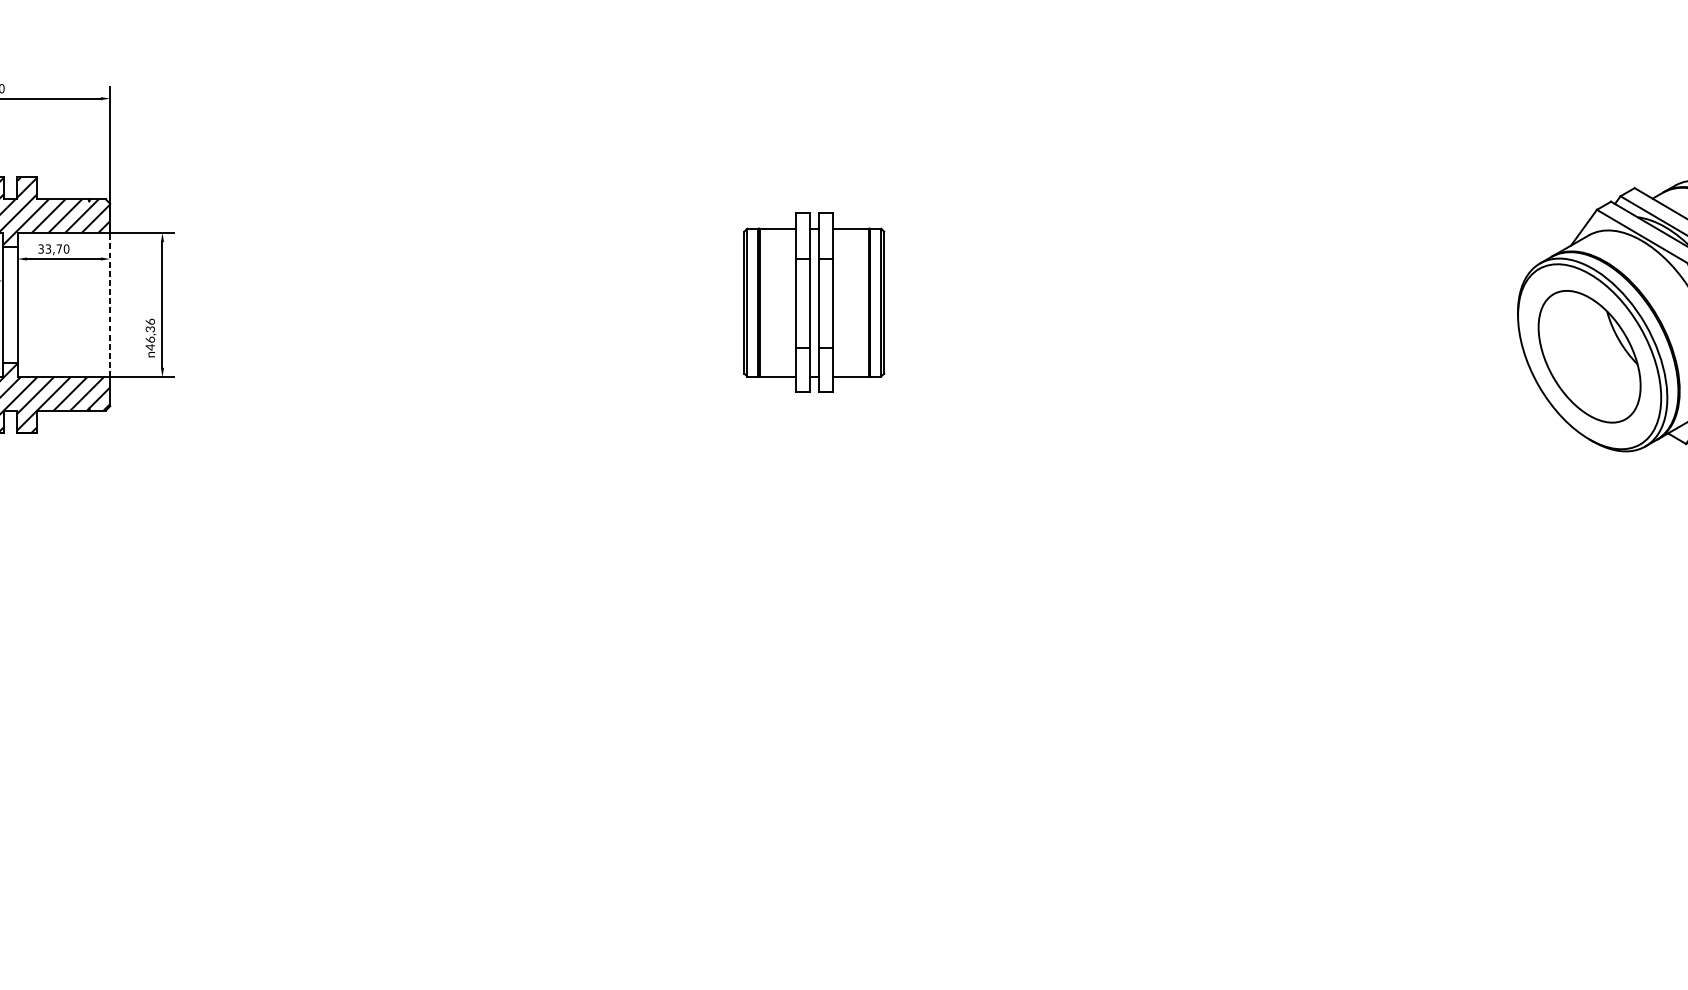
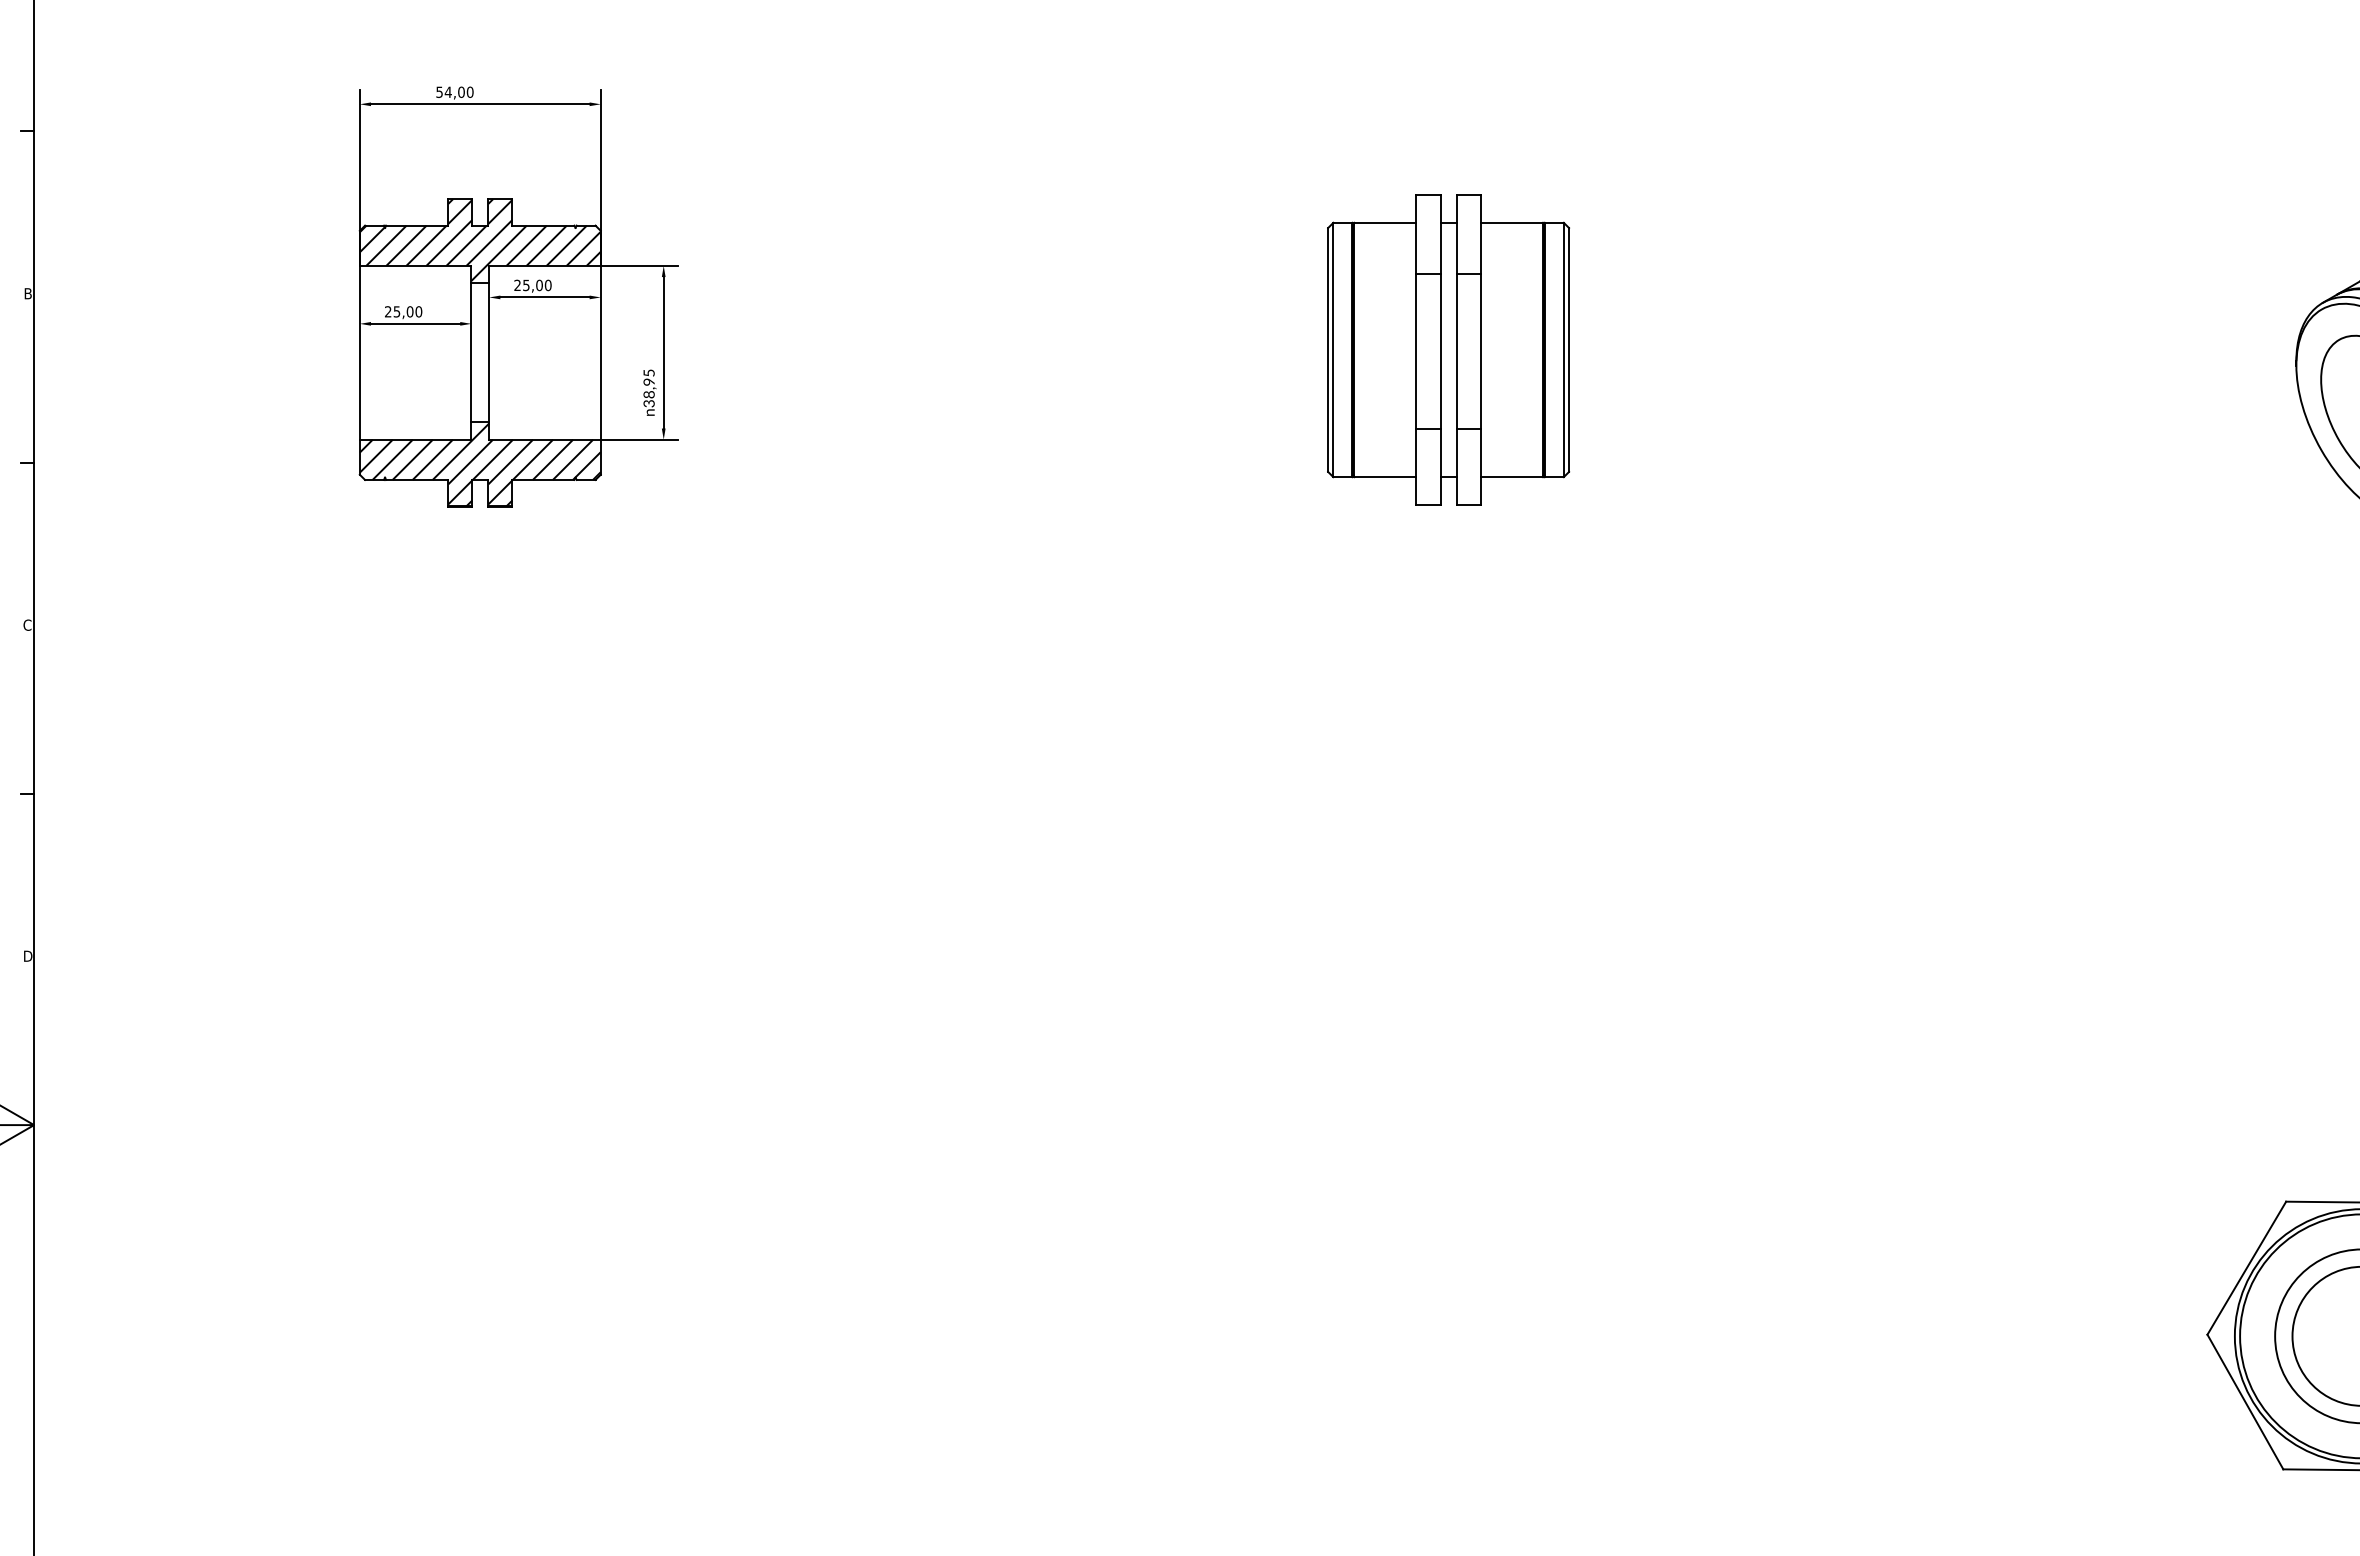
text: (50, 249) -> (528, 285), 33,70 -> 25,00
part: (814, 302) -> (1448, 349), size x1.43
line: (109, 304) -> (600, 352), dashed -> solid
text: (149, 334) -> (648, 388), 46,36 -> 38,95

